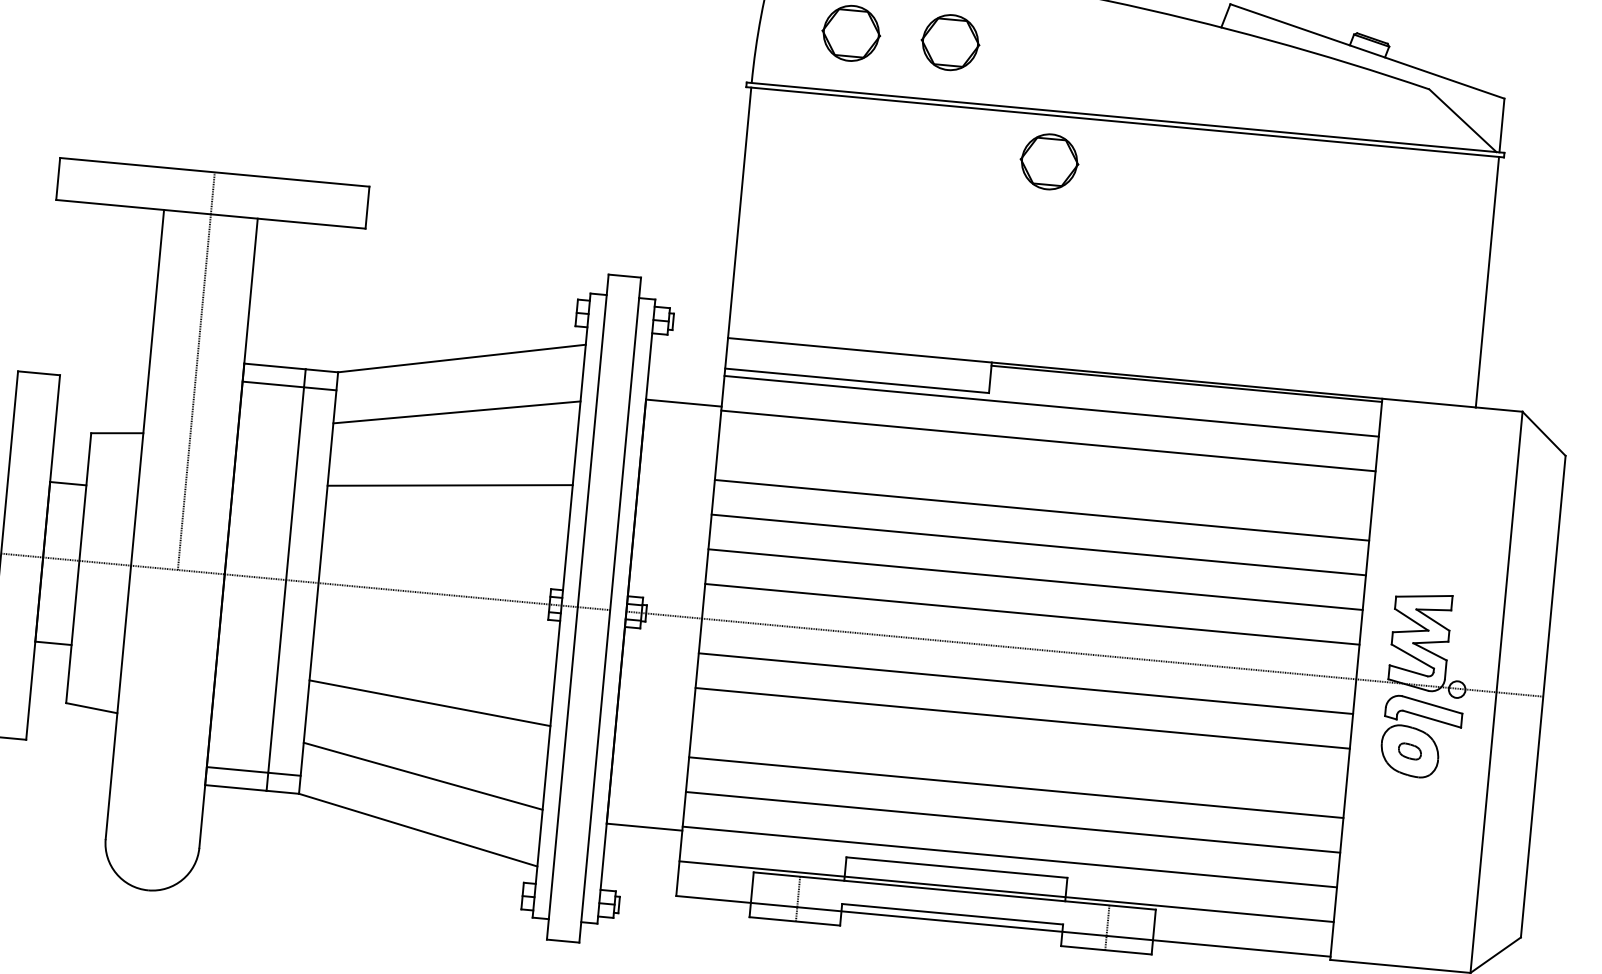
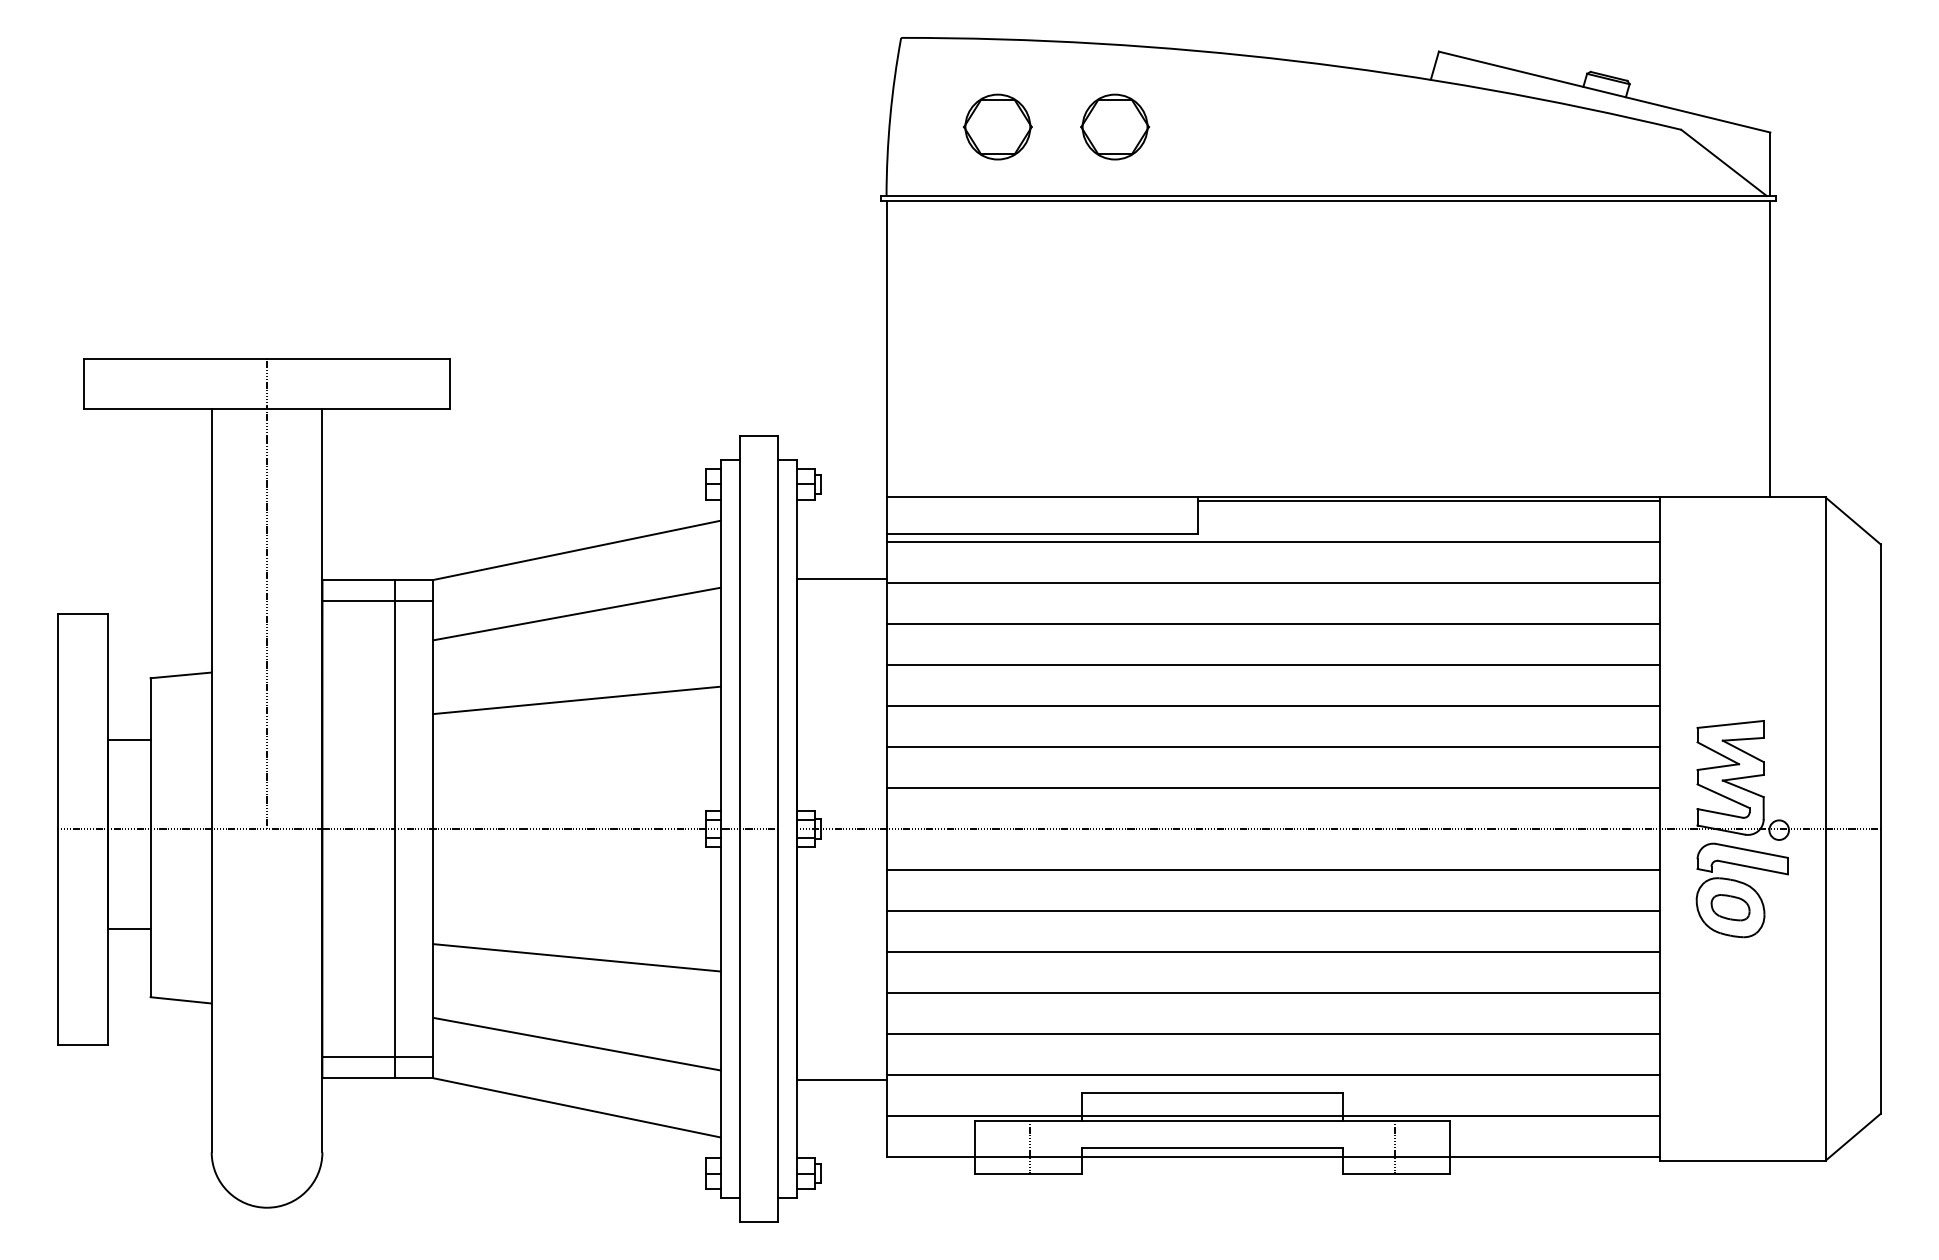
part: (1049, 161) -> (1243, 255), removed
line: (1044, 475) -> (1272, 624), added
part: (1409, 751) -> (1730, 907), size x1.43
line: (1018, 753) -> (1272, 952), added

